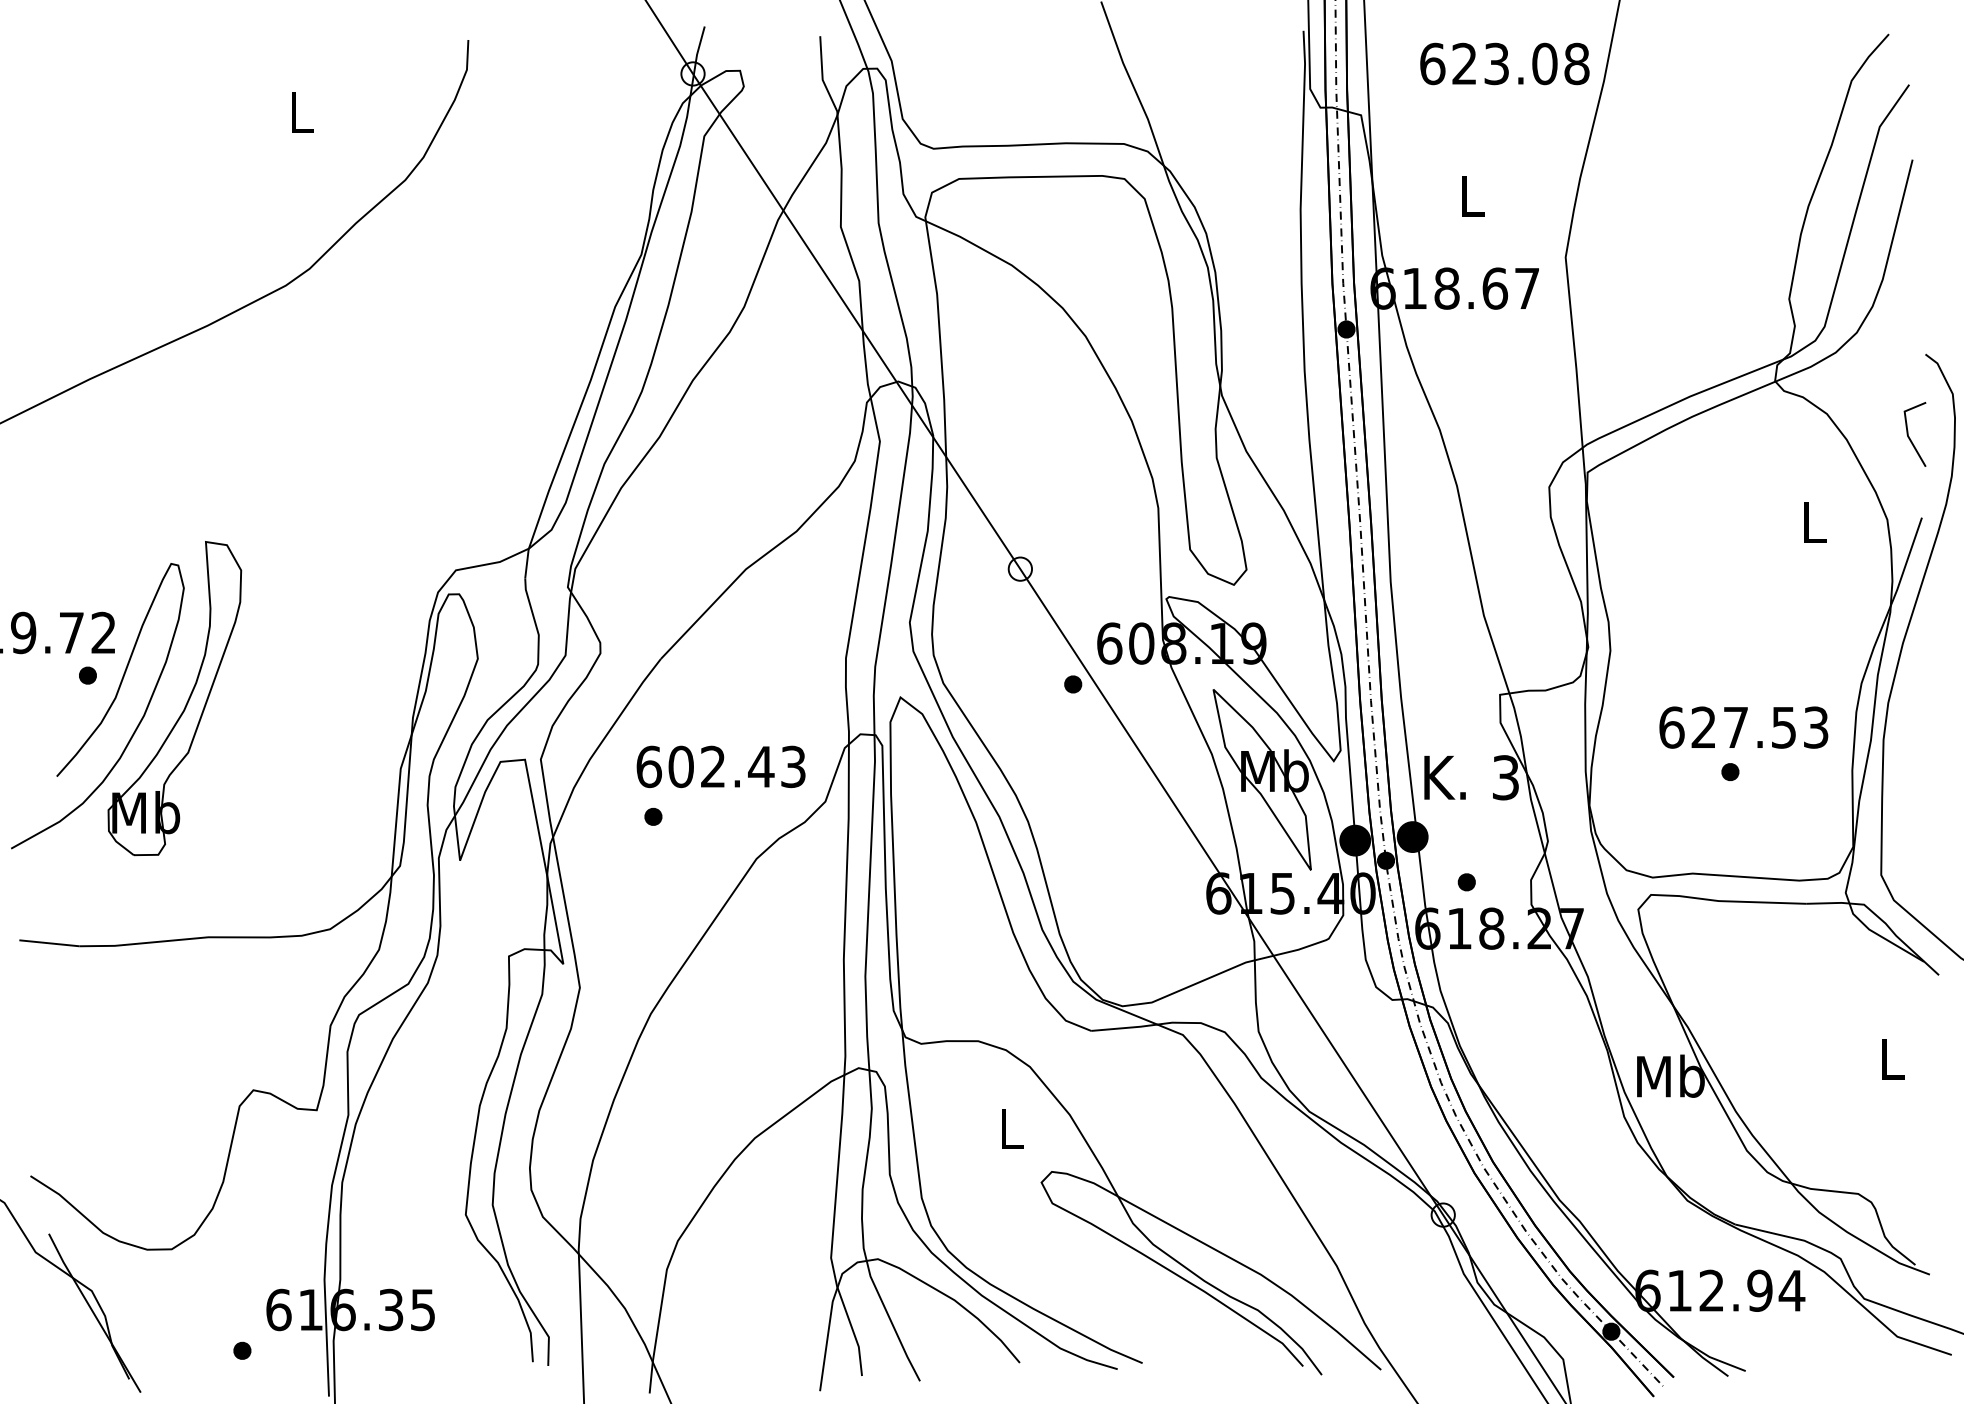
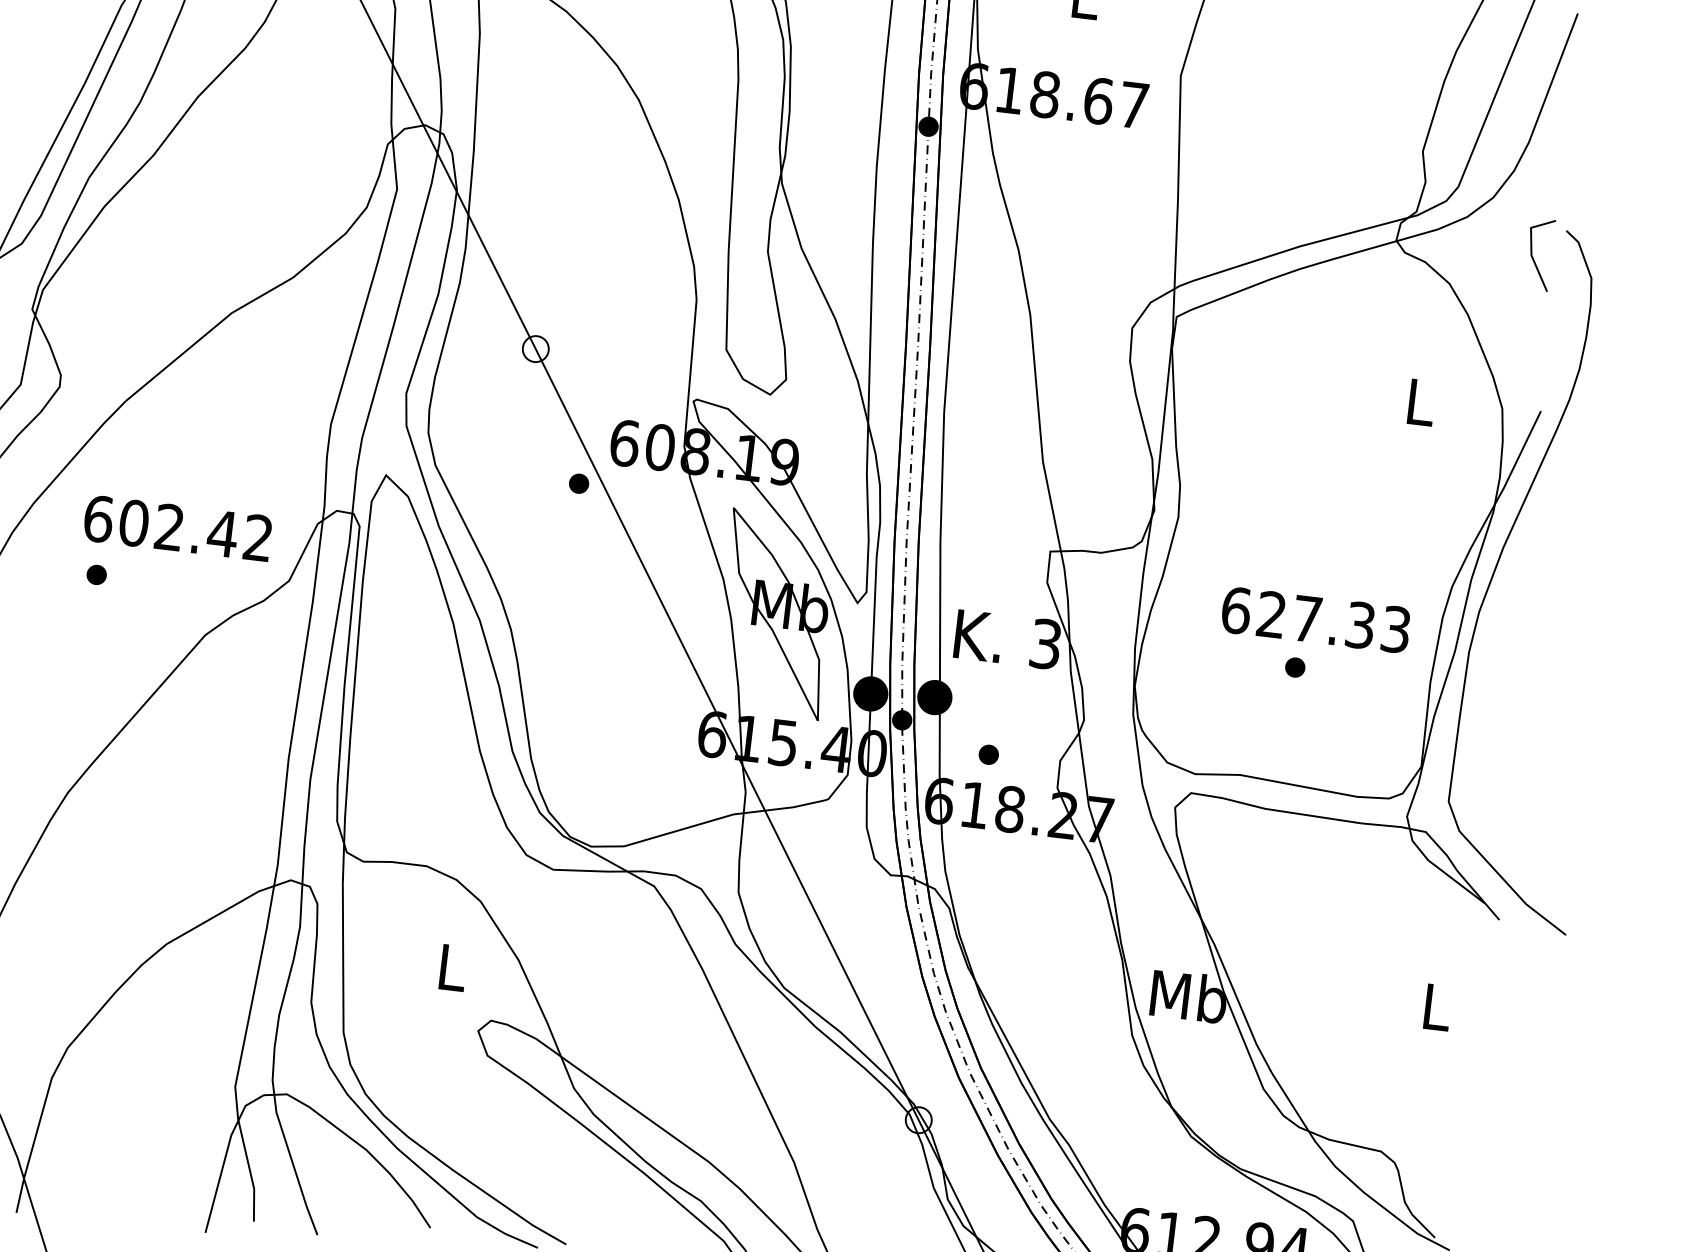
line: (1909, 436) -> (1533, 256), moved
text: (1784, 727) -> (1361, 625), 627.53 -> 627.33
text: (793, 767) -> (258, 538), 602.43 -> 602.42

